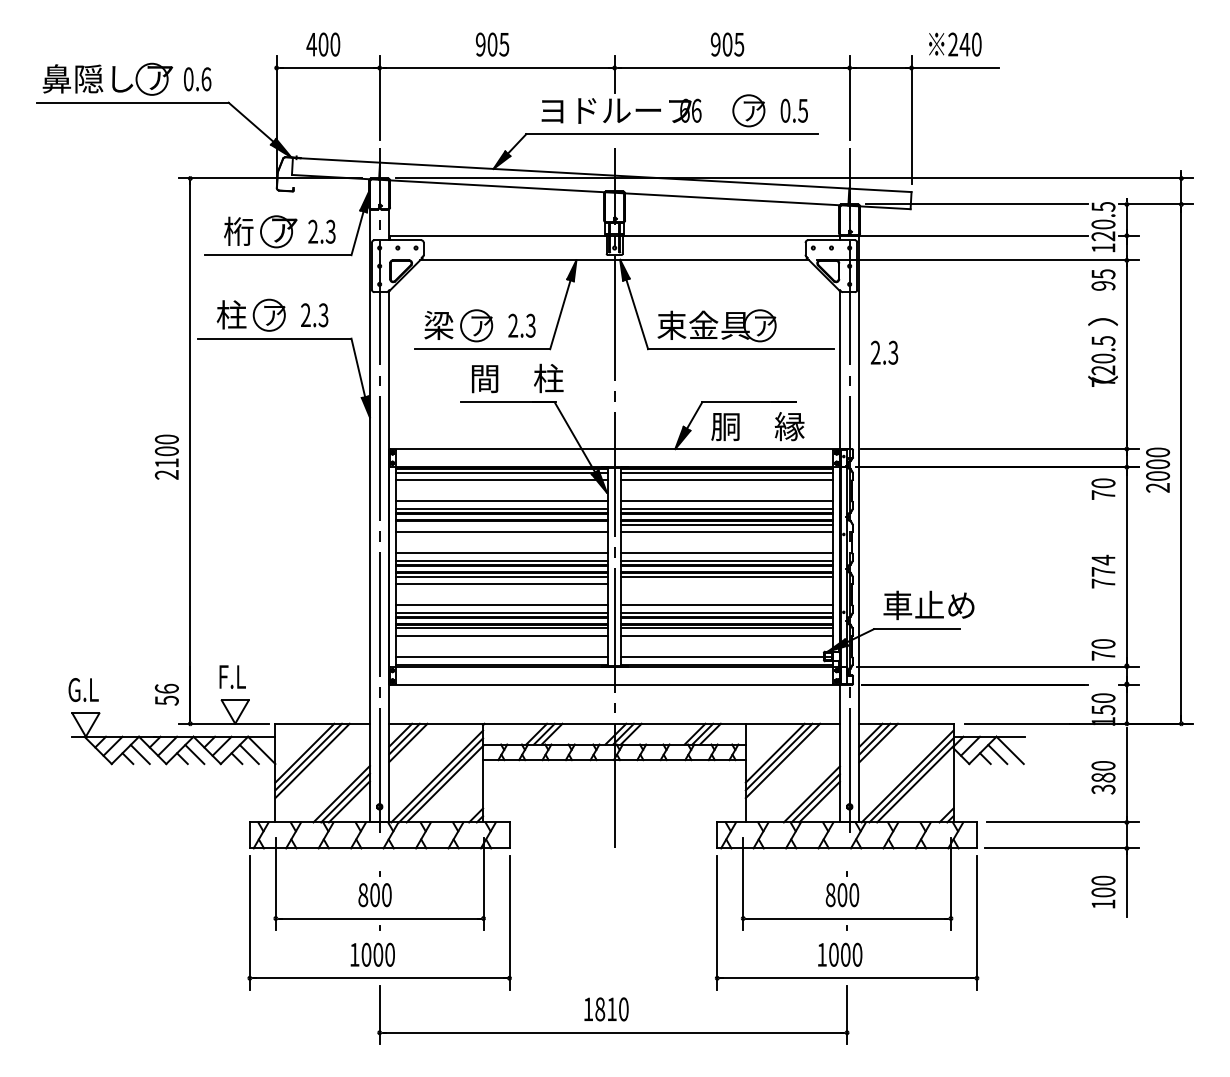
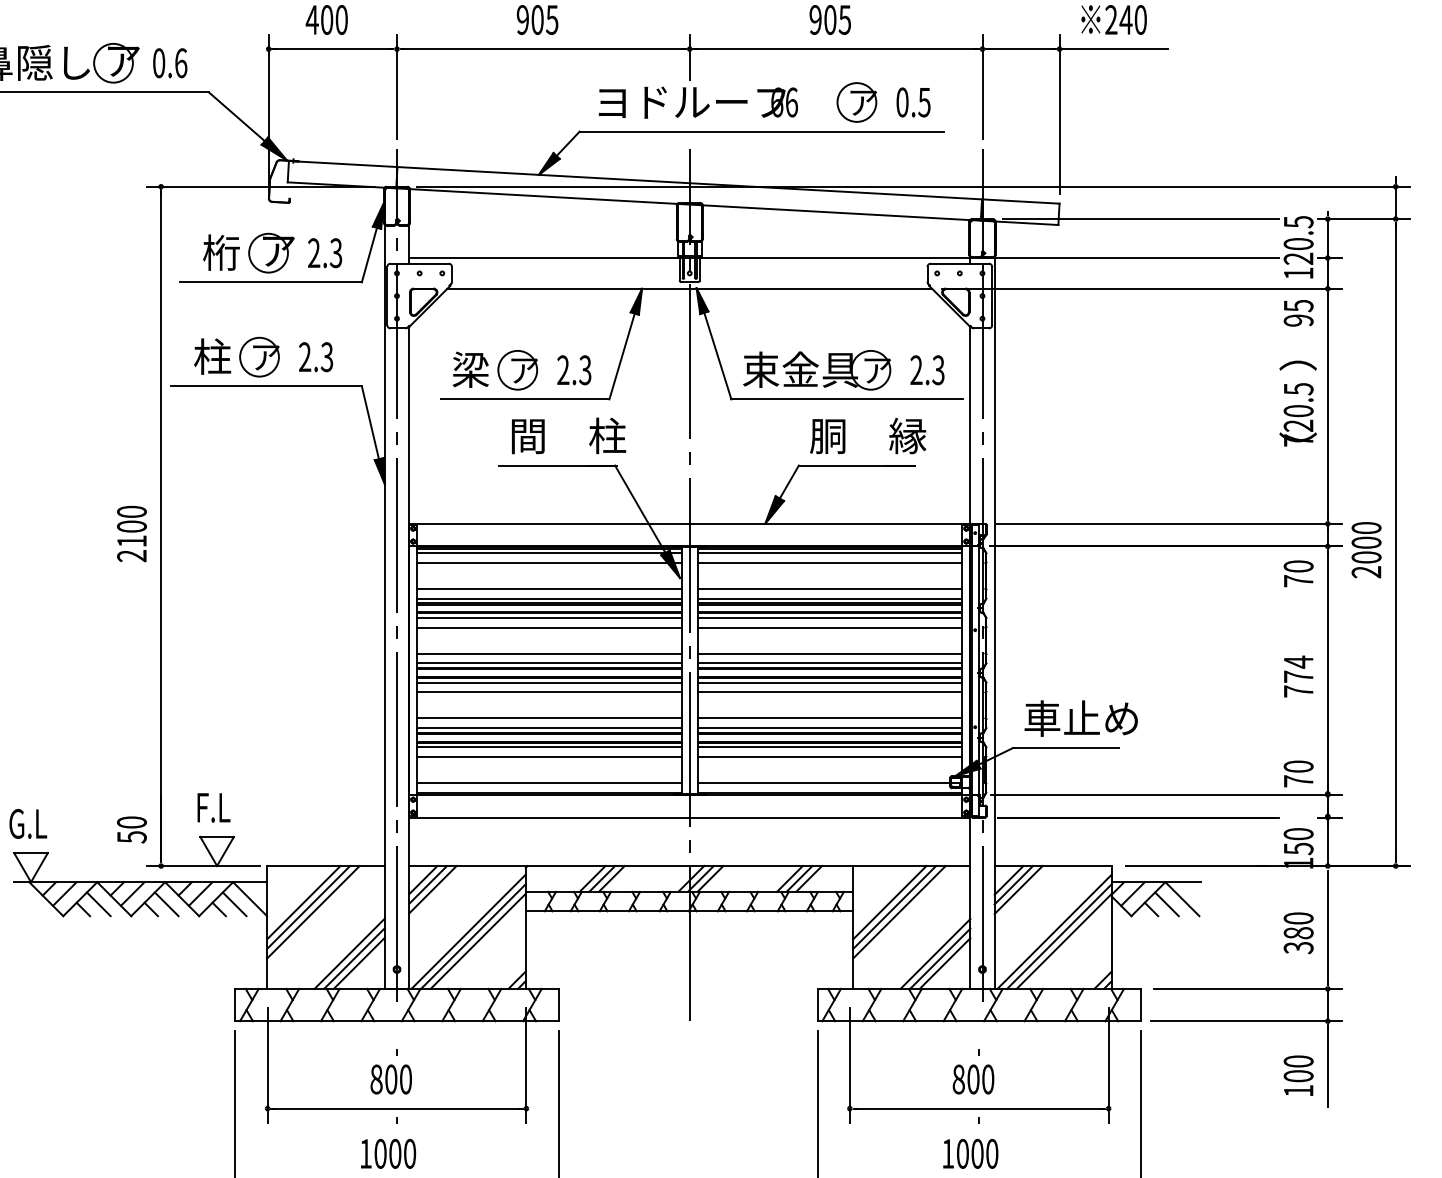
text: (884, 352) -> (927, 369), moved
text: (757, 426) -> (867, 435), moved
line: (501, 524) -> (548, 617), added
line: (727, 584) -> (830, 692), added
text: (166, 688) -> (131, 822), 56 -> 50

